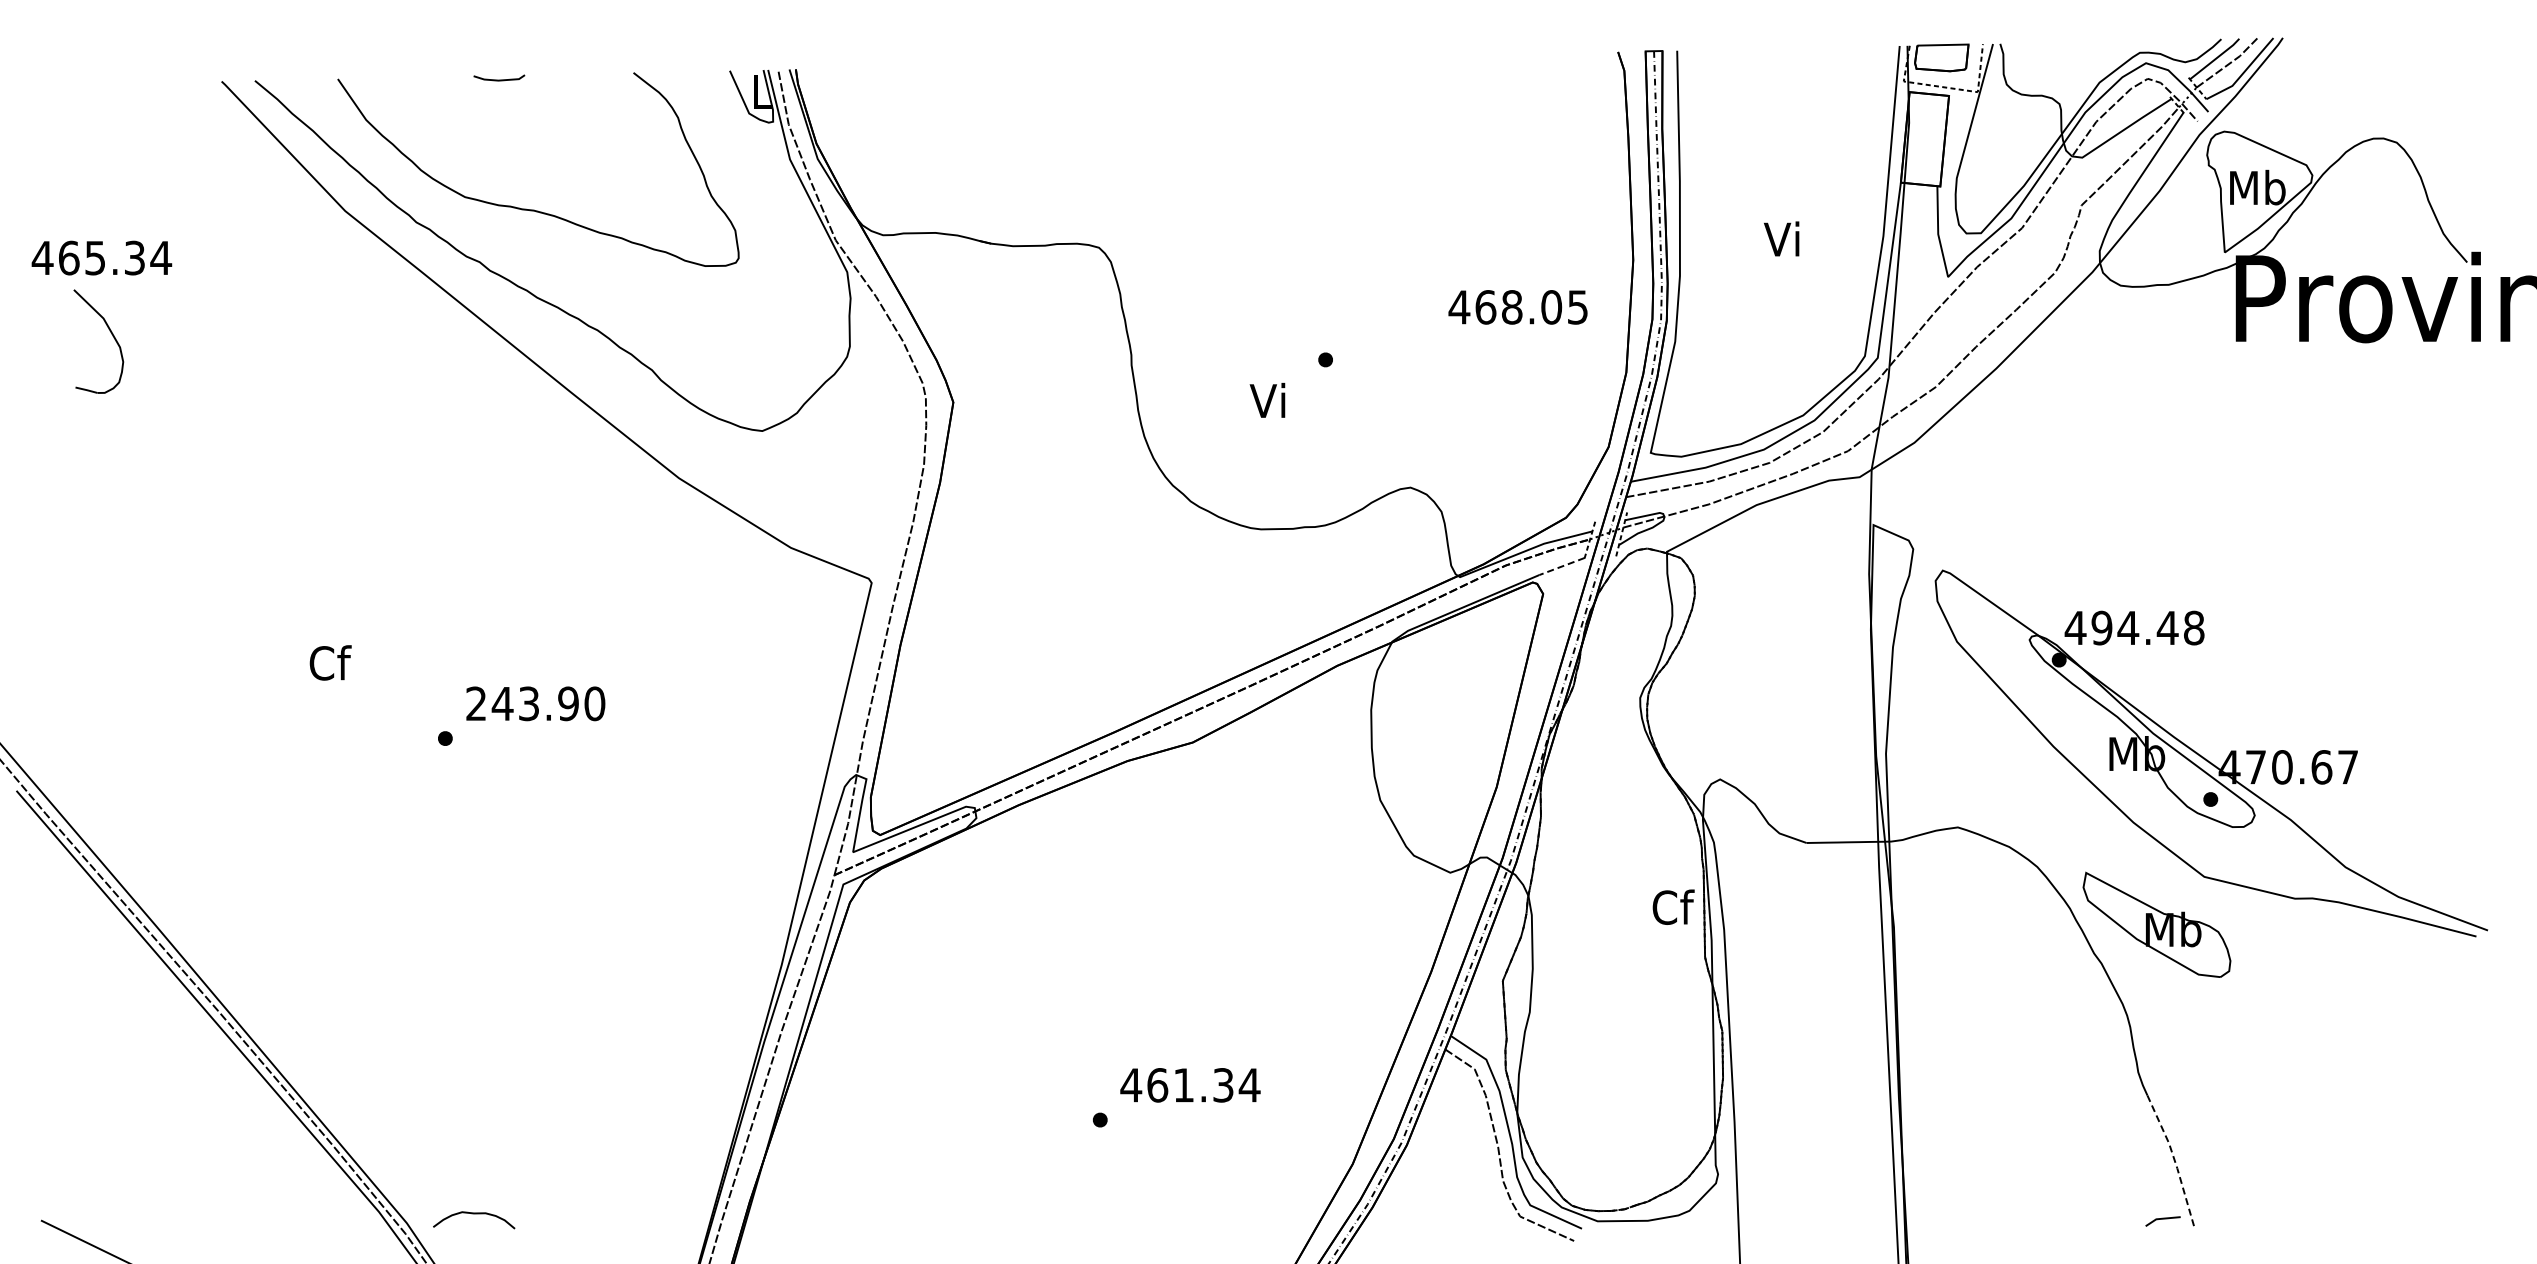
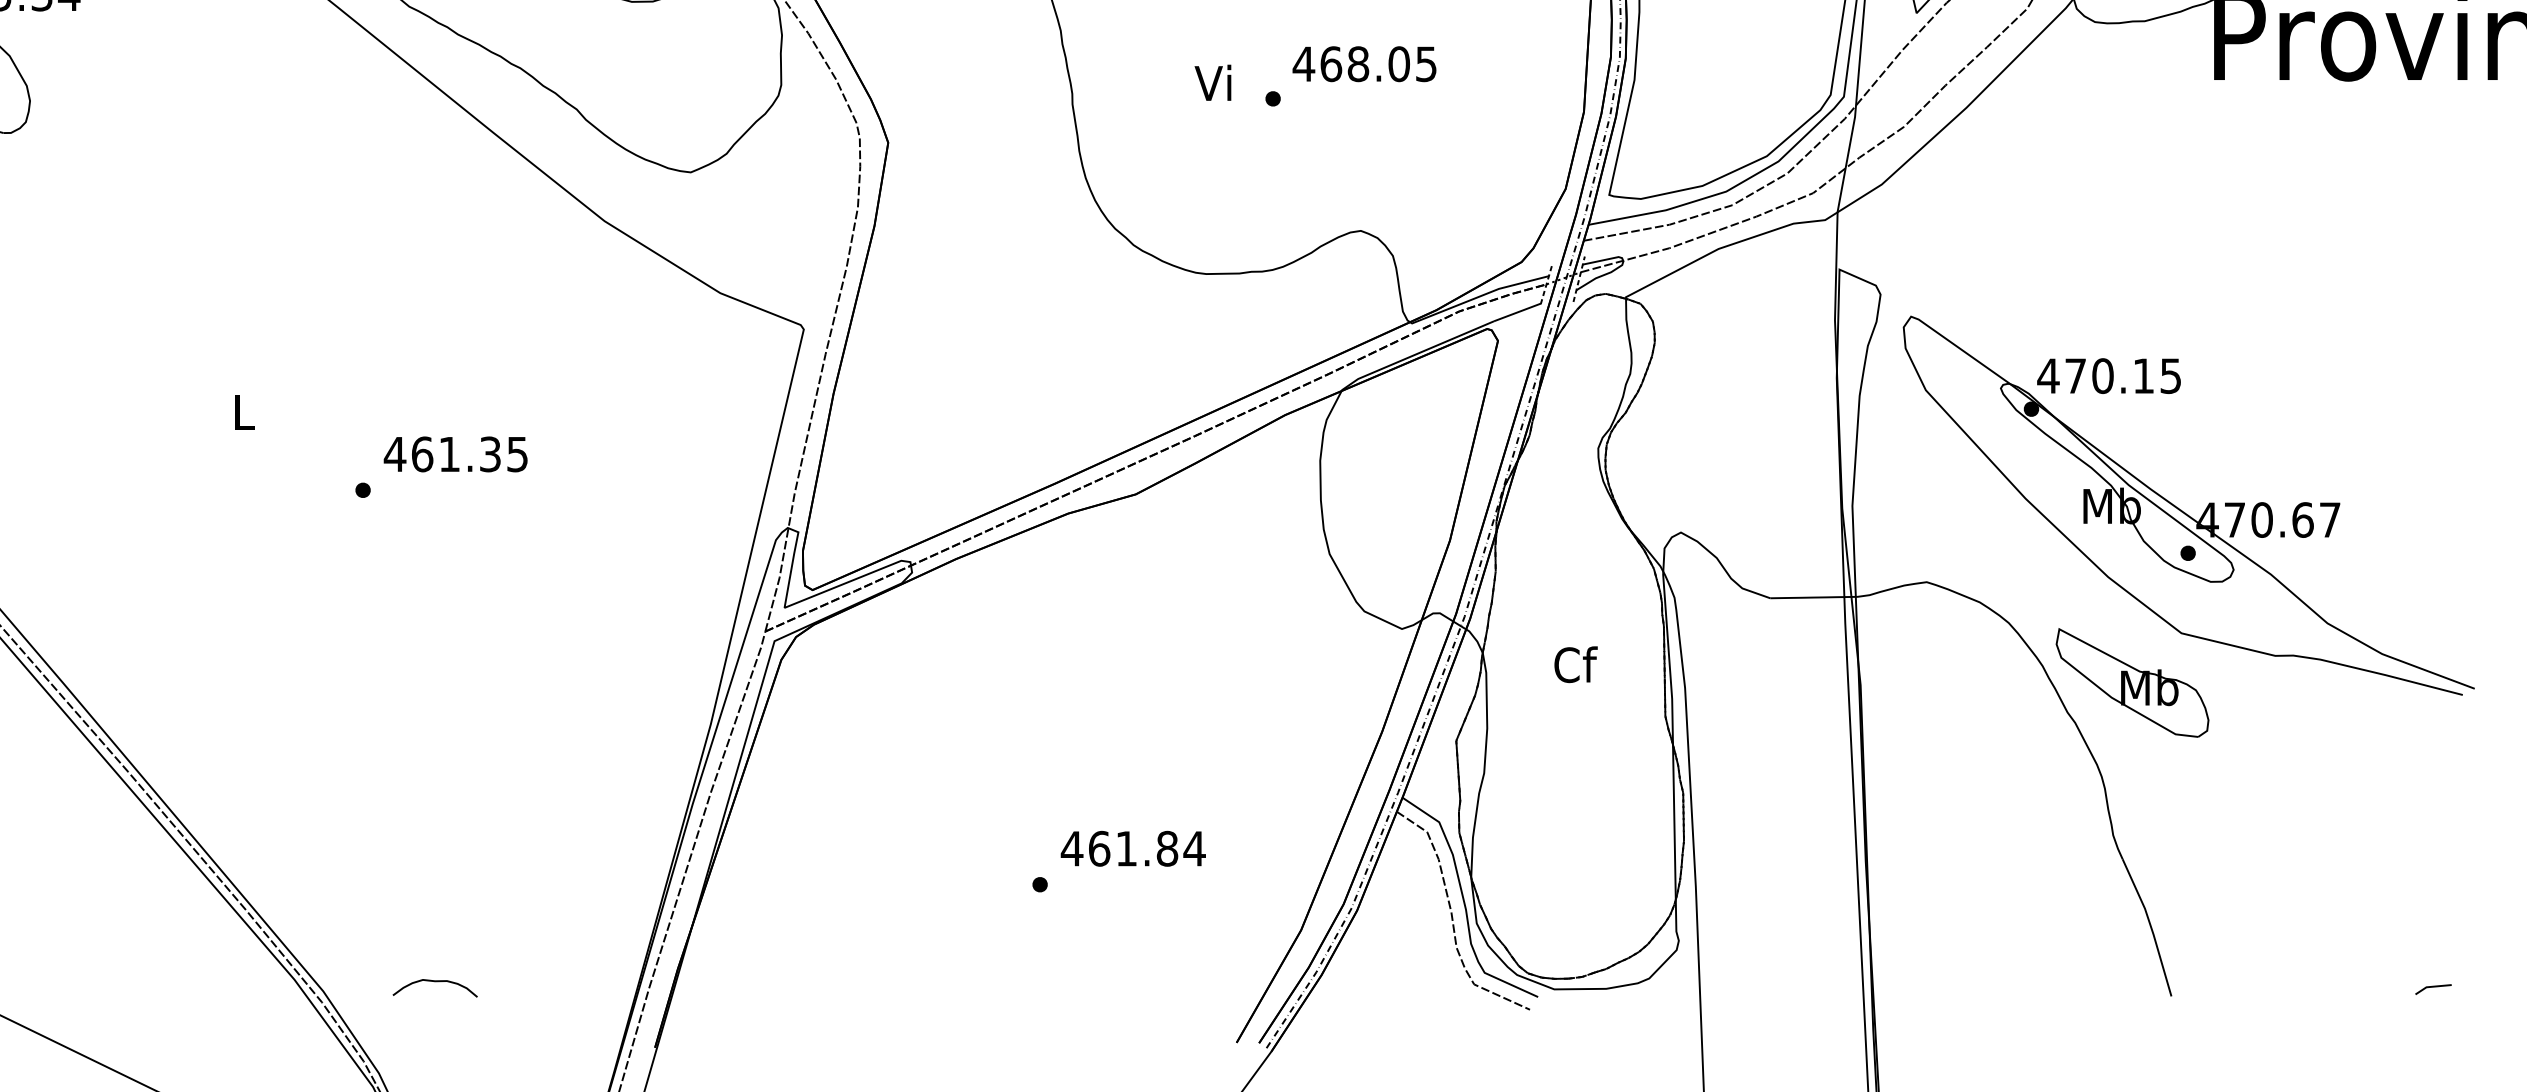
text: (1517, 307) -> (1363, 64), moved
text: (1267, 400) -> (1213, 82), moved
line: (1561, 566) -> (1516, 312), dashed -> solid
text: (2147, 627) -> (2122, 375), 494.48 -> 470.15
text: (330, 662) -> (244, 411), Cf -> L
text: (535, 703) -> (456, 454), 243.90 -> 461.35
text: (1673, 906) -> (1575, 663), moved
text: (1223, 1085) -> (1167, 848), 461.34 -> 461.84
line: (2174, 1160) -> (2150, 926), dashed -> solid
curve: (474, 1214) -> (435, 982), moved
line: (2162, 1219) -> (2432, 987), moved

